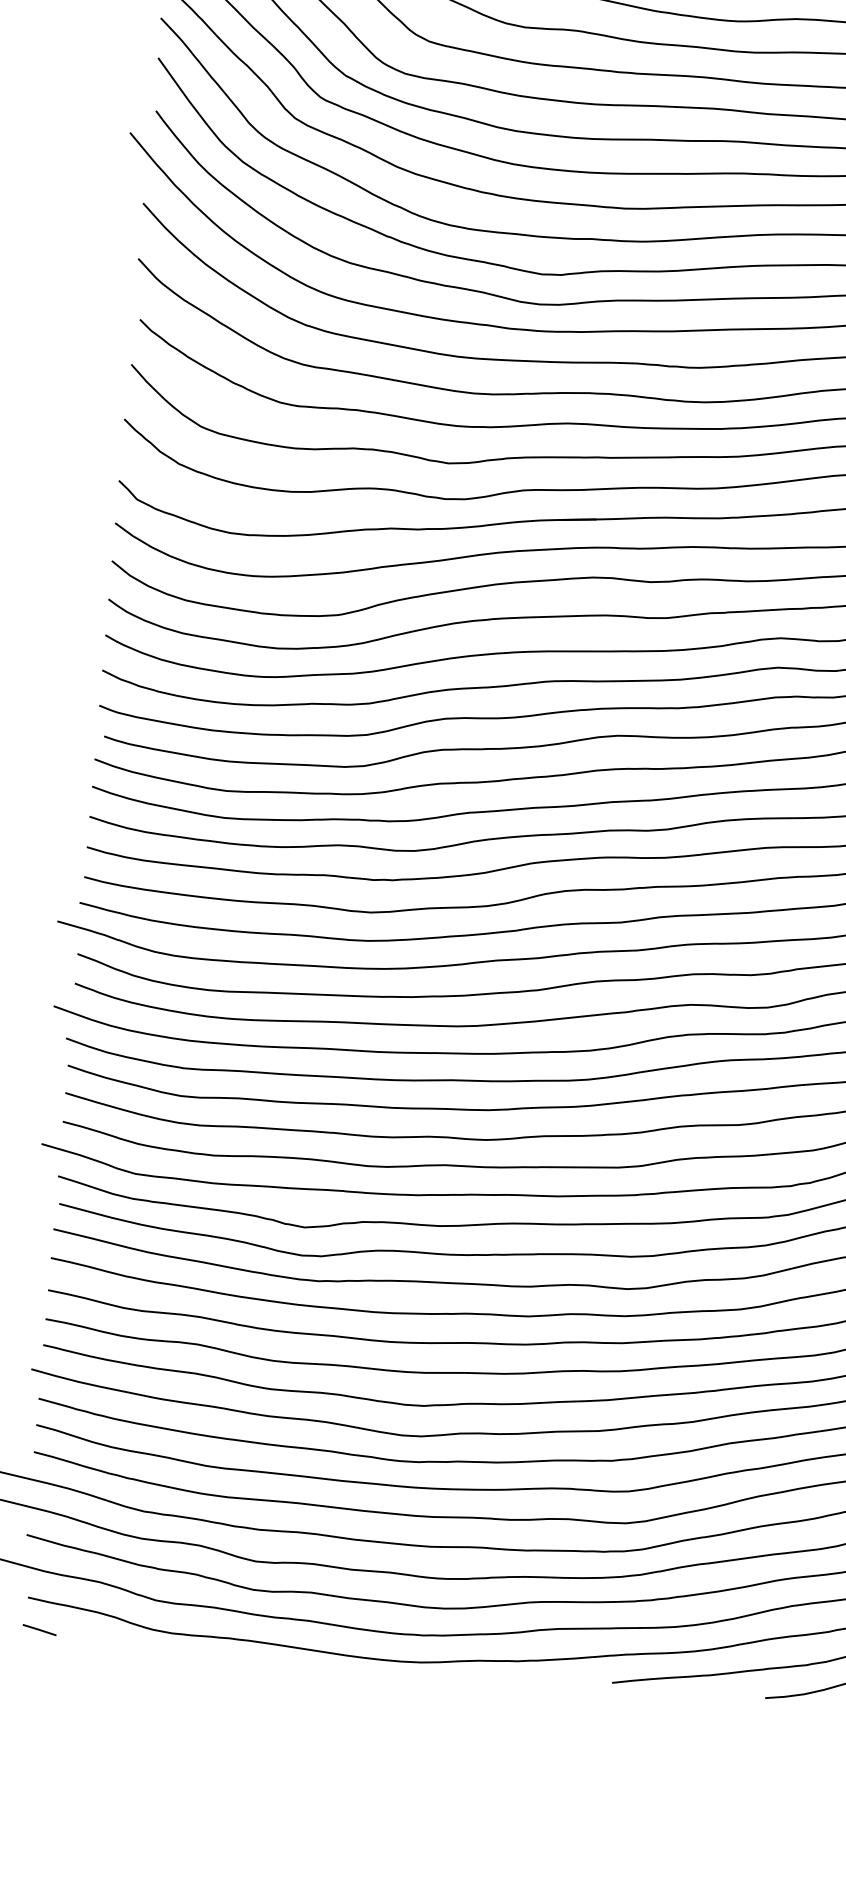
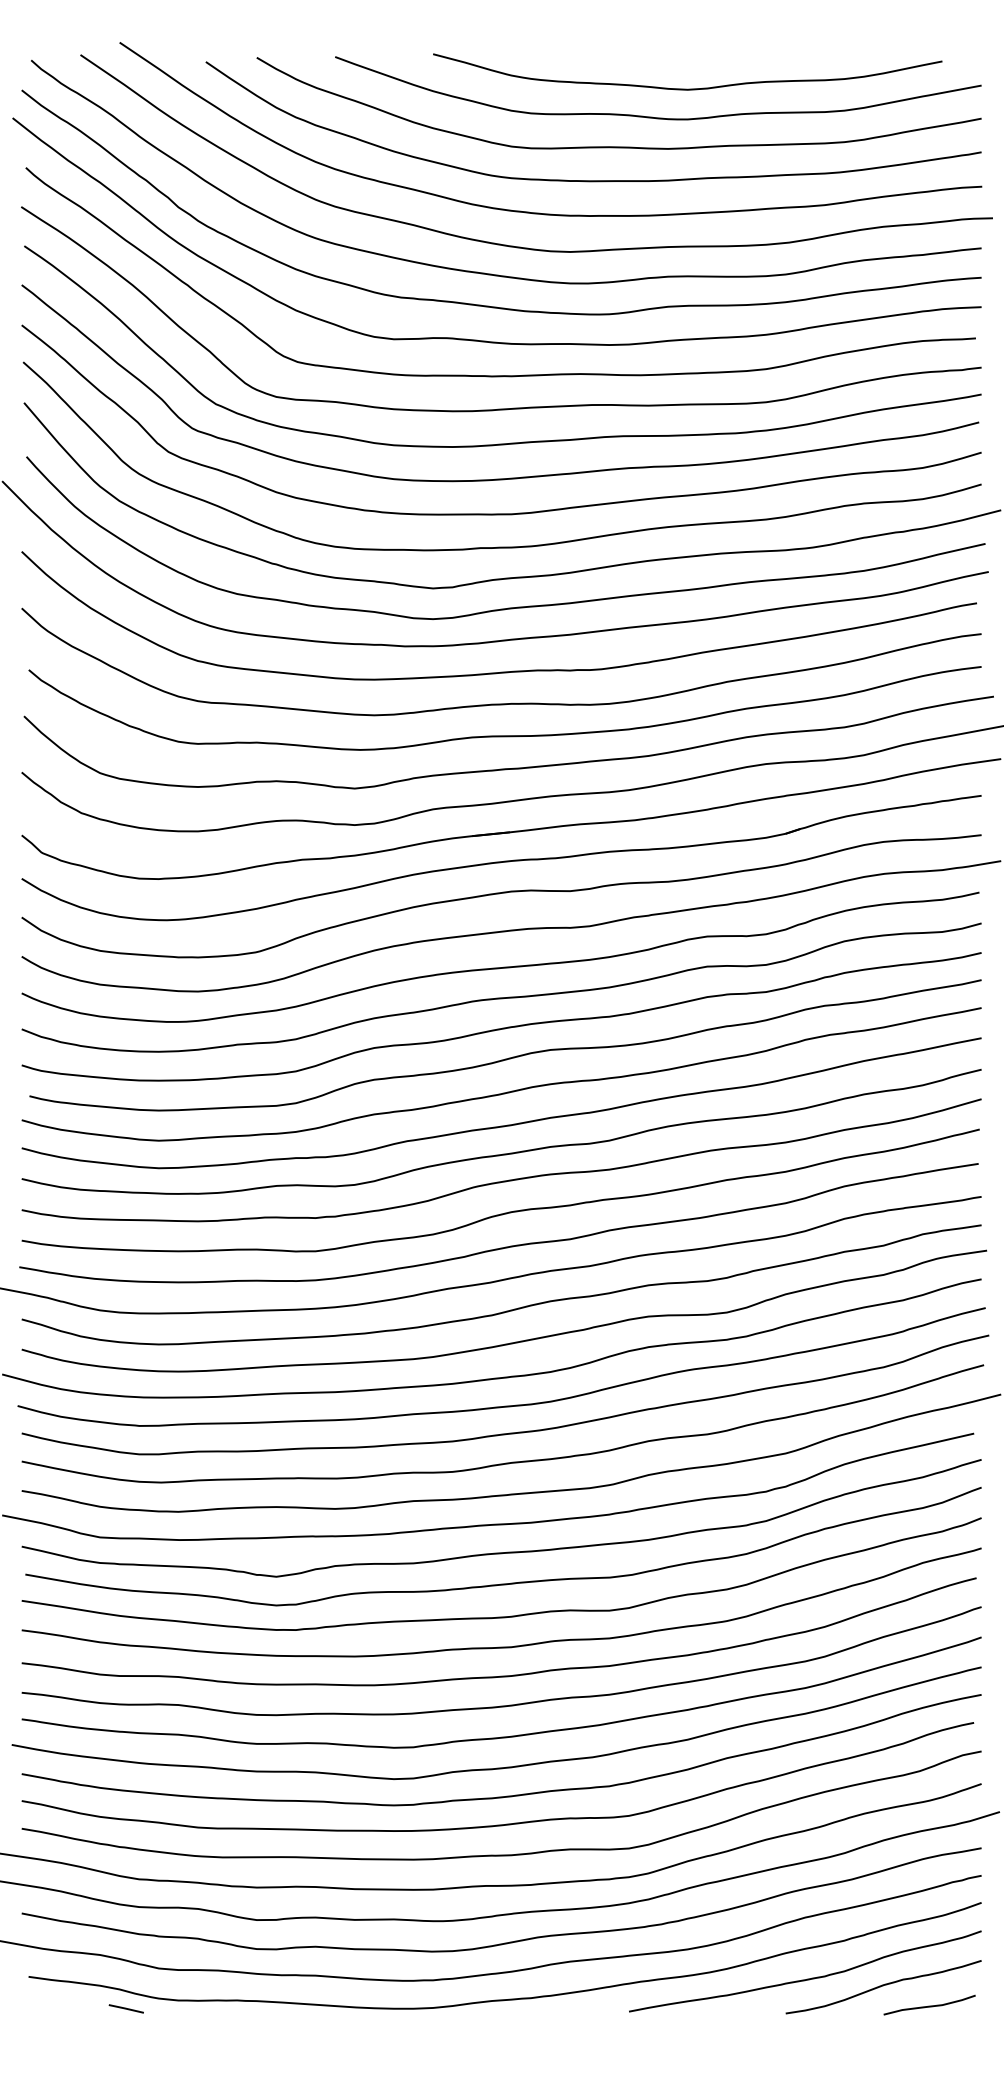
line: (38, 1629) -> (125, 2008), moved

